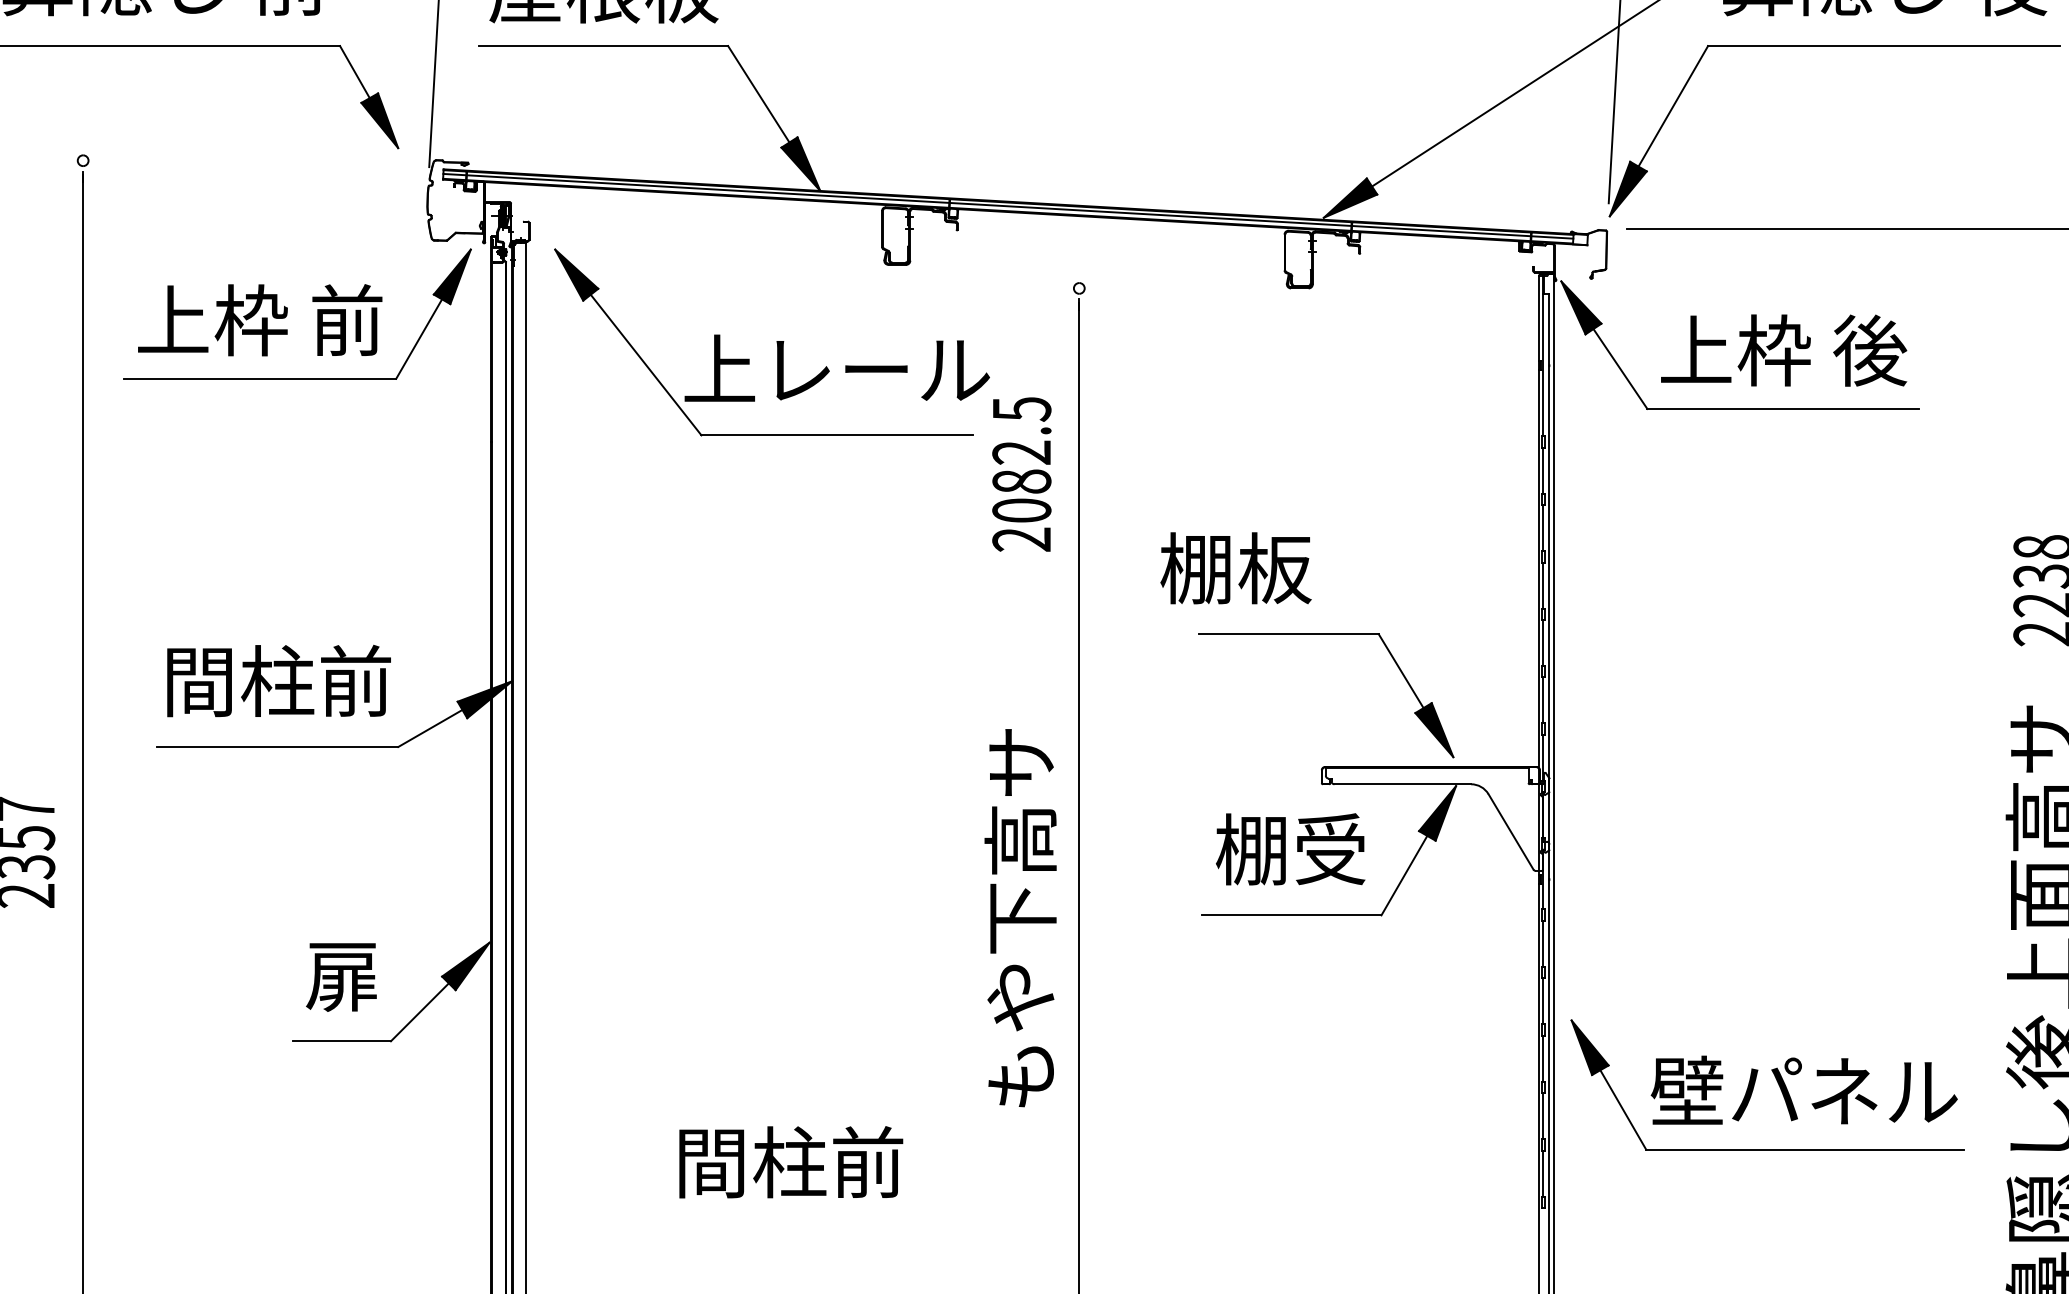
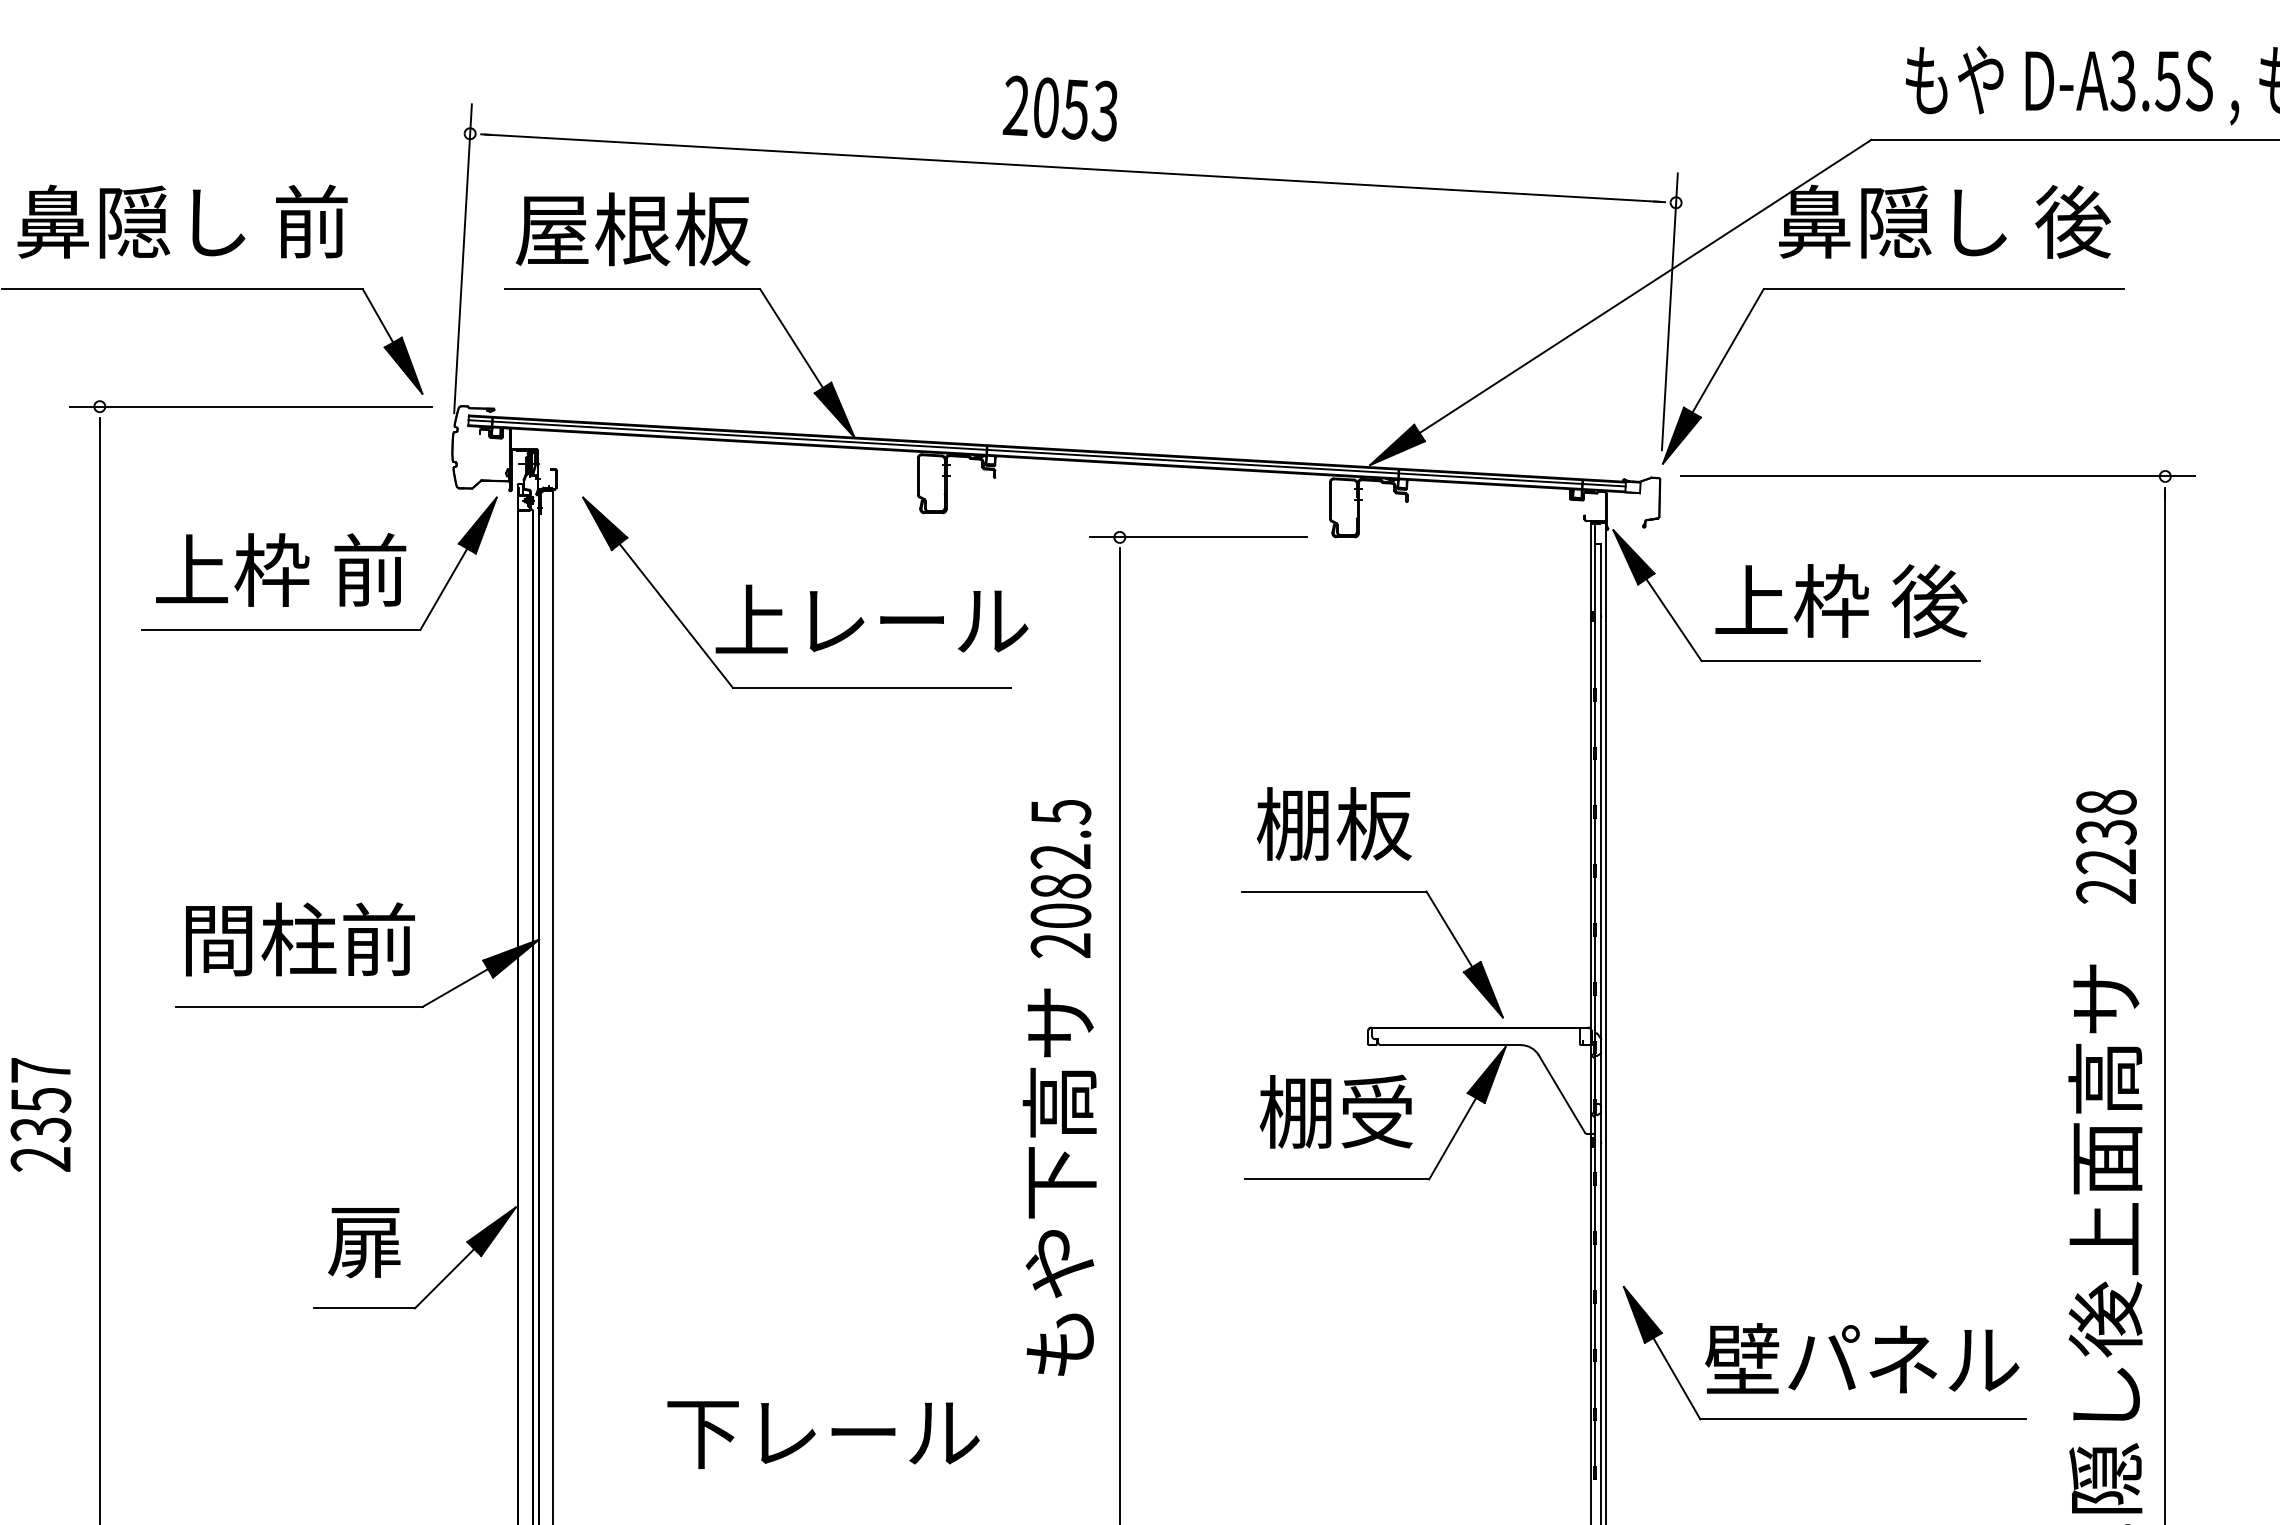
line: (231, 160) -> (251, 406), added
line: (1156, 288) -> (1198, 537), added
text: (1021, 474) -> (1060, 878), moved
text: (1235, 567) -> (1333, 823), moved
text: (789, 1162) -> (823, 1432), 間柱前 -> 下レール

